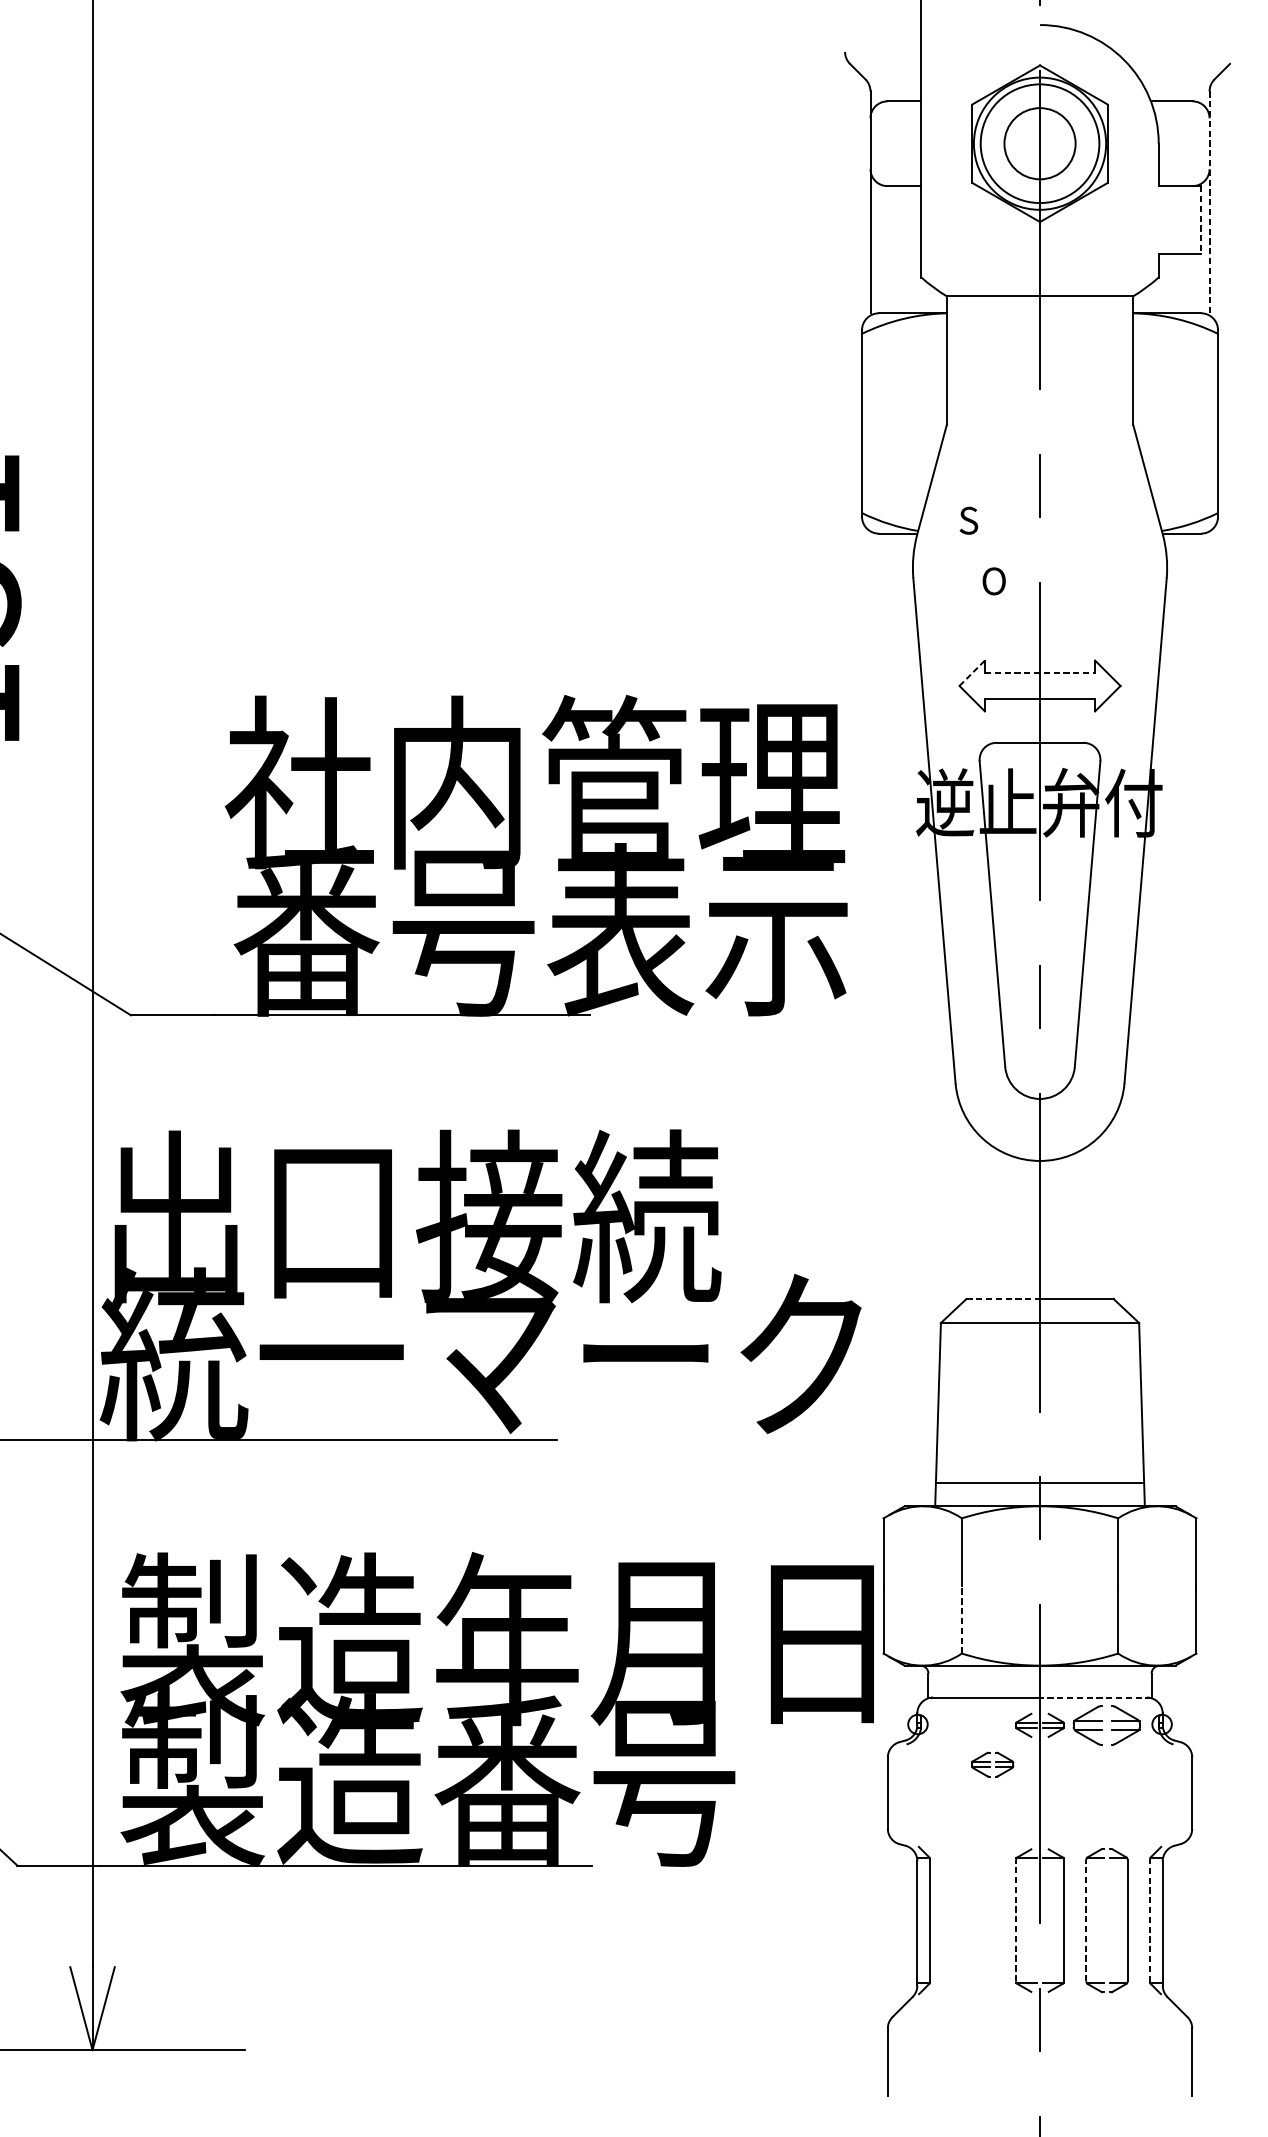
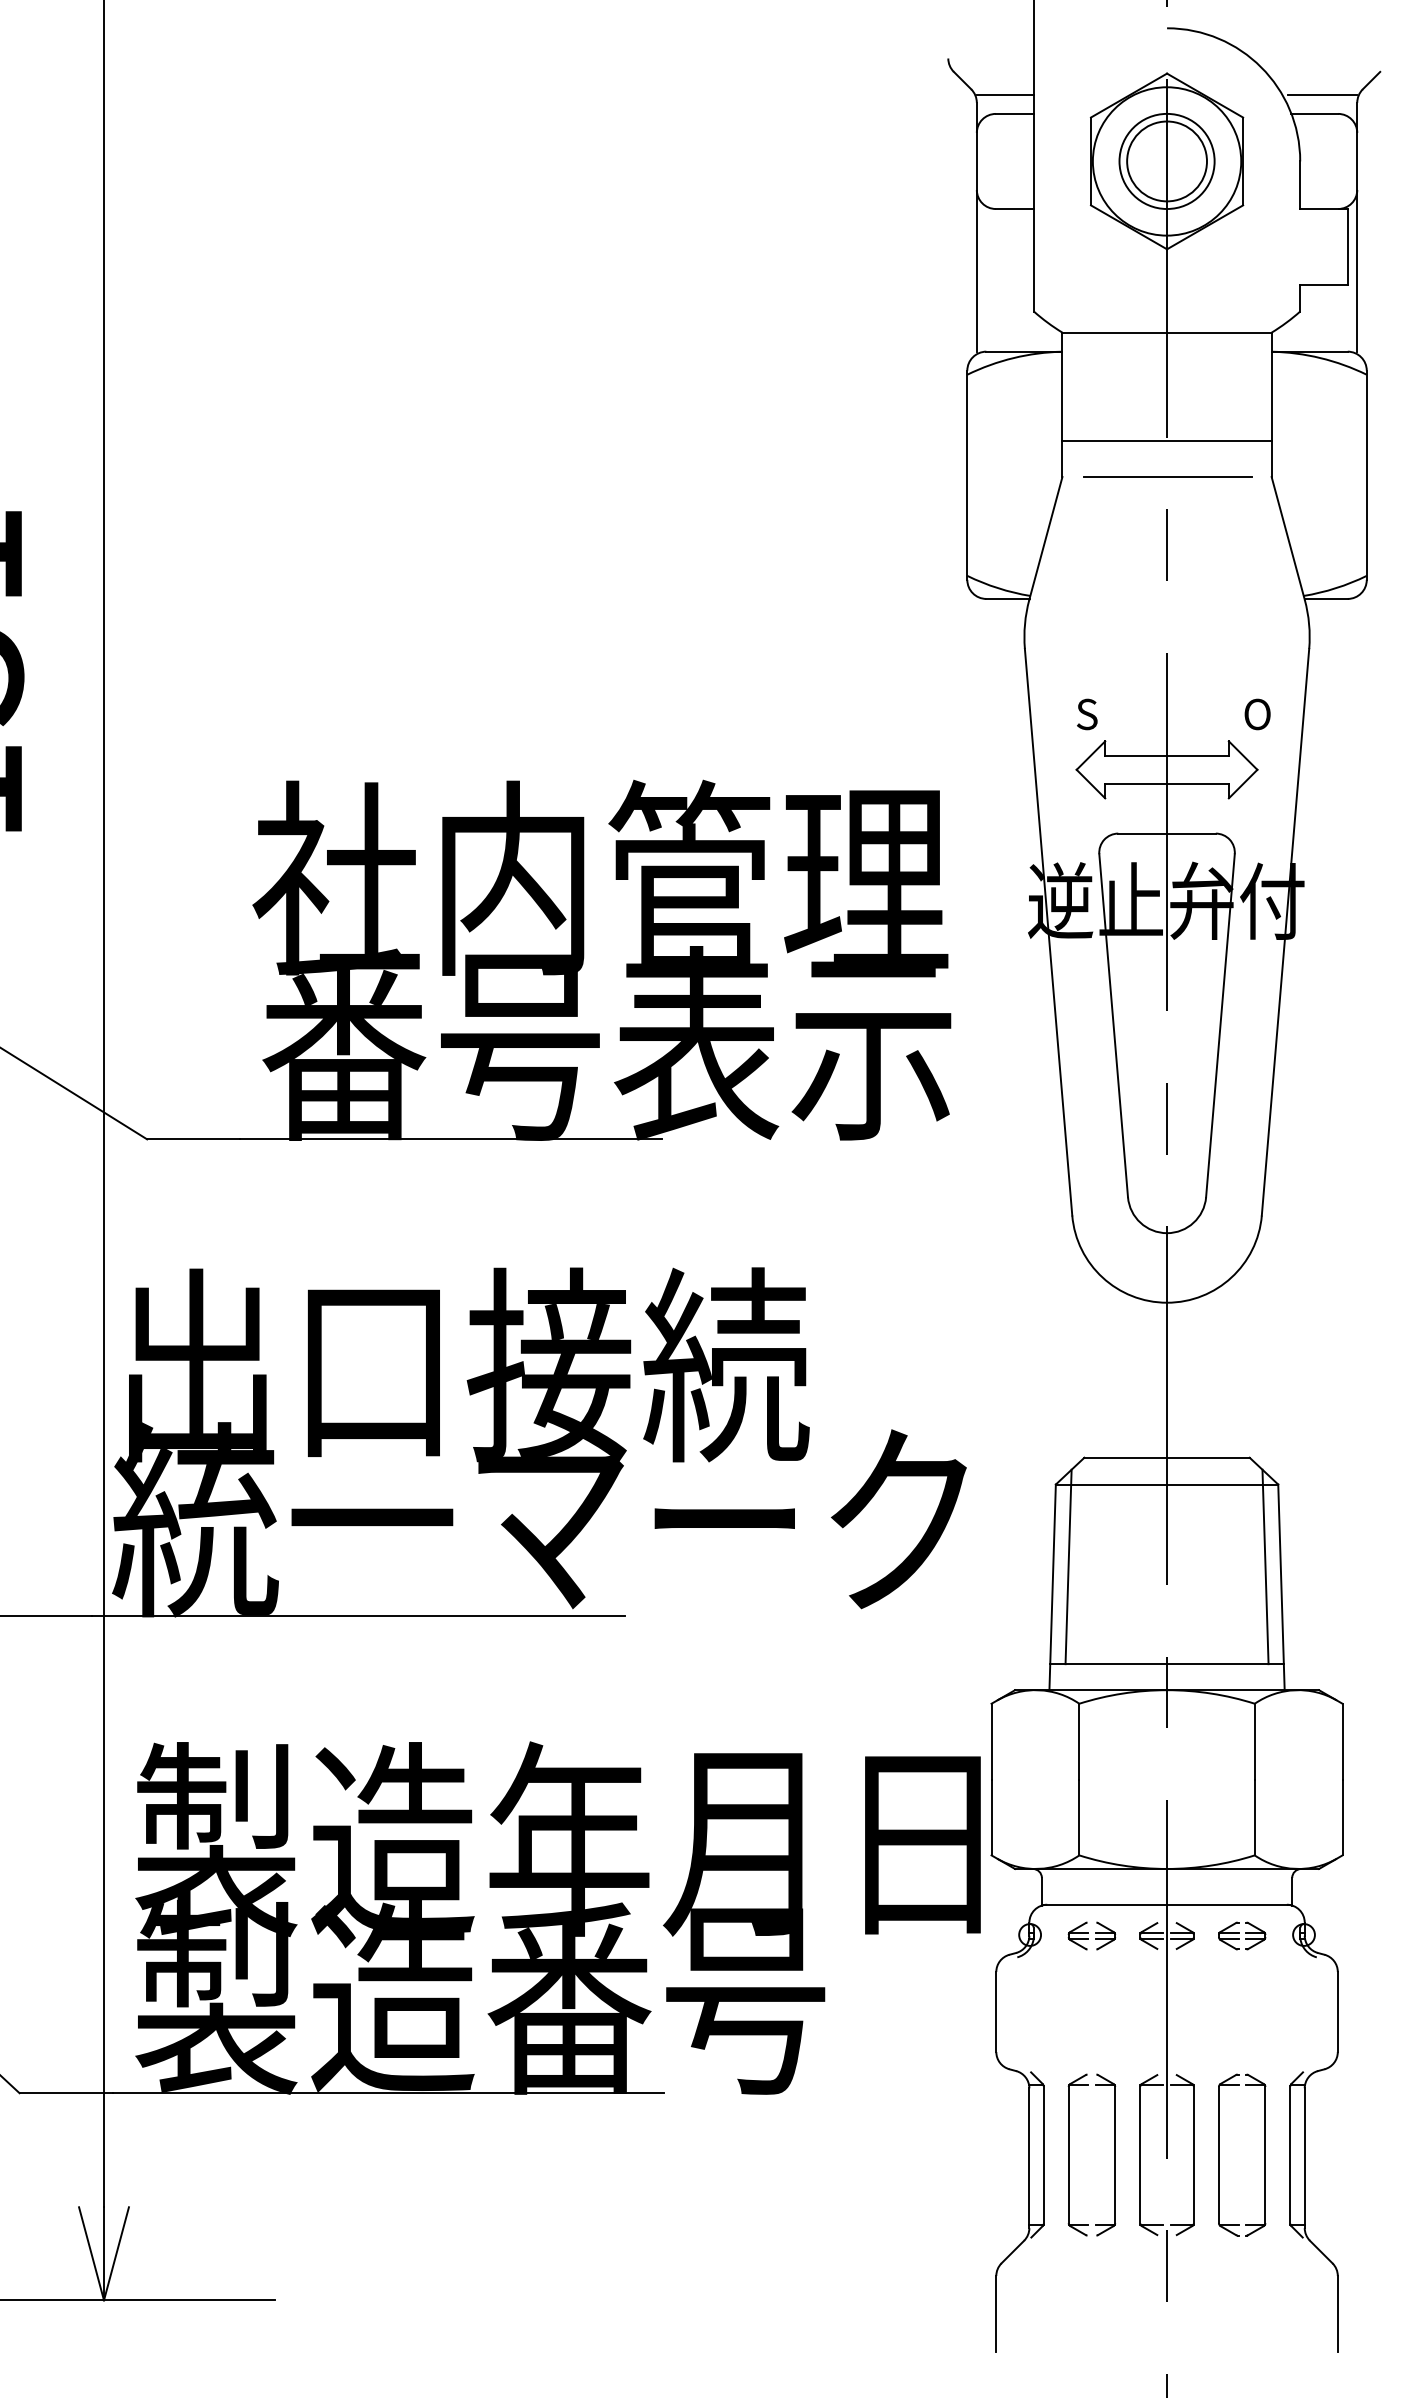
line: (895, 84) -> (1004, 94), added
line: (1178, 84) -> (1322, 94), added
circle: (1039, 143) -> (1166, 161), size x0.71
line: (1209, 201) -> (1357, 226), dashed -> solid
line: (1200, 220) -> (1347, 247), dashed -> solid
line: (1039, 393) -> (1166, 441), added
line: (1040, 424) -> (1167, 476), added
text: (969, 520) -> (1087, 714), moved
text: (994, 581) -> (1257, 714), moved
line: (972, 673) -> (1091, 755), dashed -> solid
line: (1040, 673) -> (1167, 755), dashed -> solid
line: (1003, 1298) -> (1126, 1457), dashed -> solid
line: (952, 1396) -> (1068, 1566), added
line: (1127, 1396) -> (1265, 1566), added
line: (961, 1619) -> (1079, 1817), dashed -> solid
line: (1095, 1697) -> (1229, 1904), dashed -> solid
part: (1107, 1724) -> (1242, 1935), size x0.62
part: (992, 1764) -> (1091, 1935), moved
part: (953, 1920) -> (1069, 2154), added
line: (1016, 1920) -> (1140, 2154), dashed -> solid
line: (1085, 1920) -> (1218, 2154), dashed -> solid
line: (1150, 1921) -> (1290, 2155), dashed -> solid

